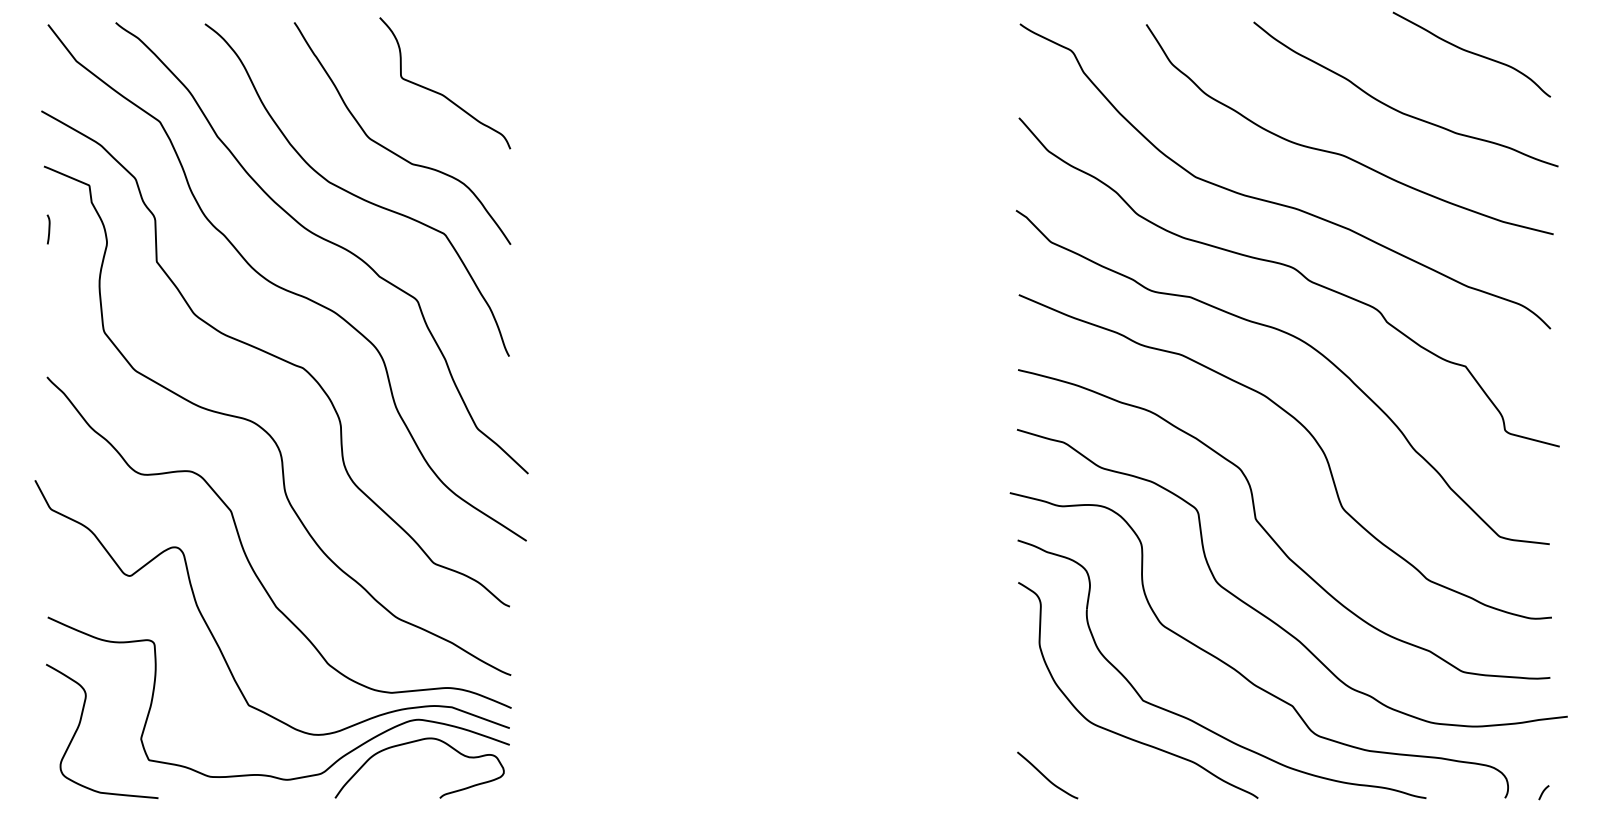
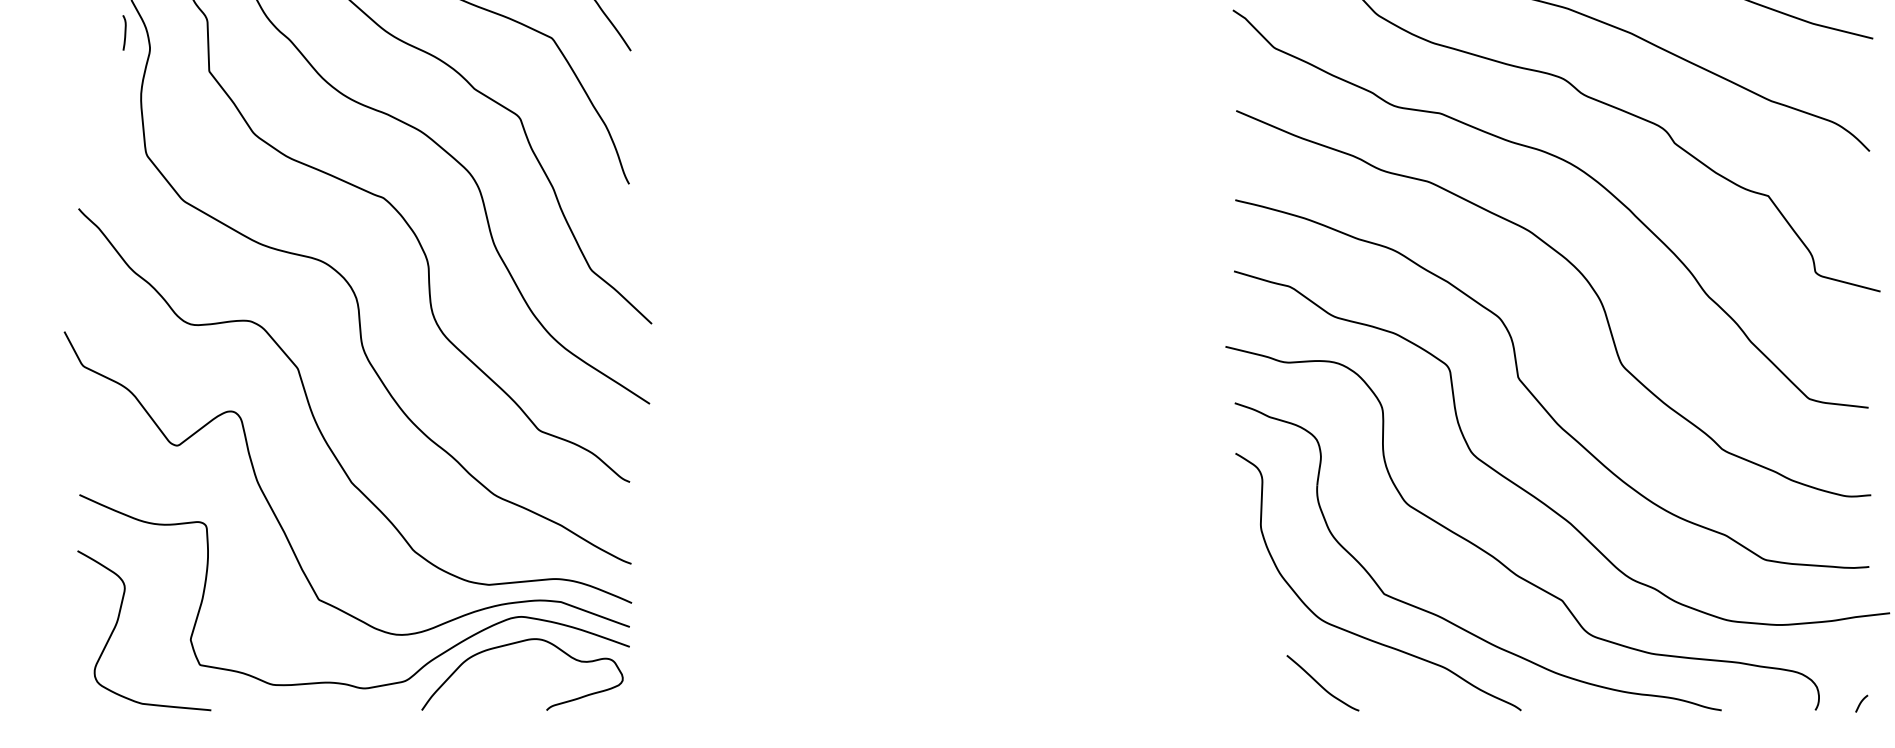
curve: (48, 229) -> (124, 32), moved
curve: (1046, 776) -> (1321, 684), moved

